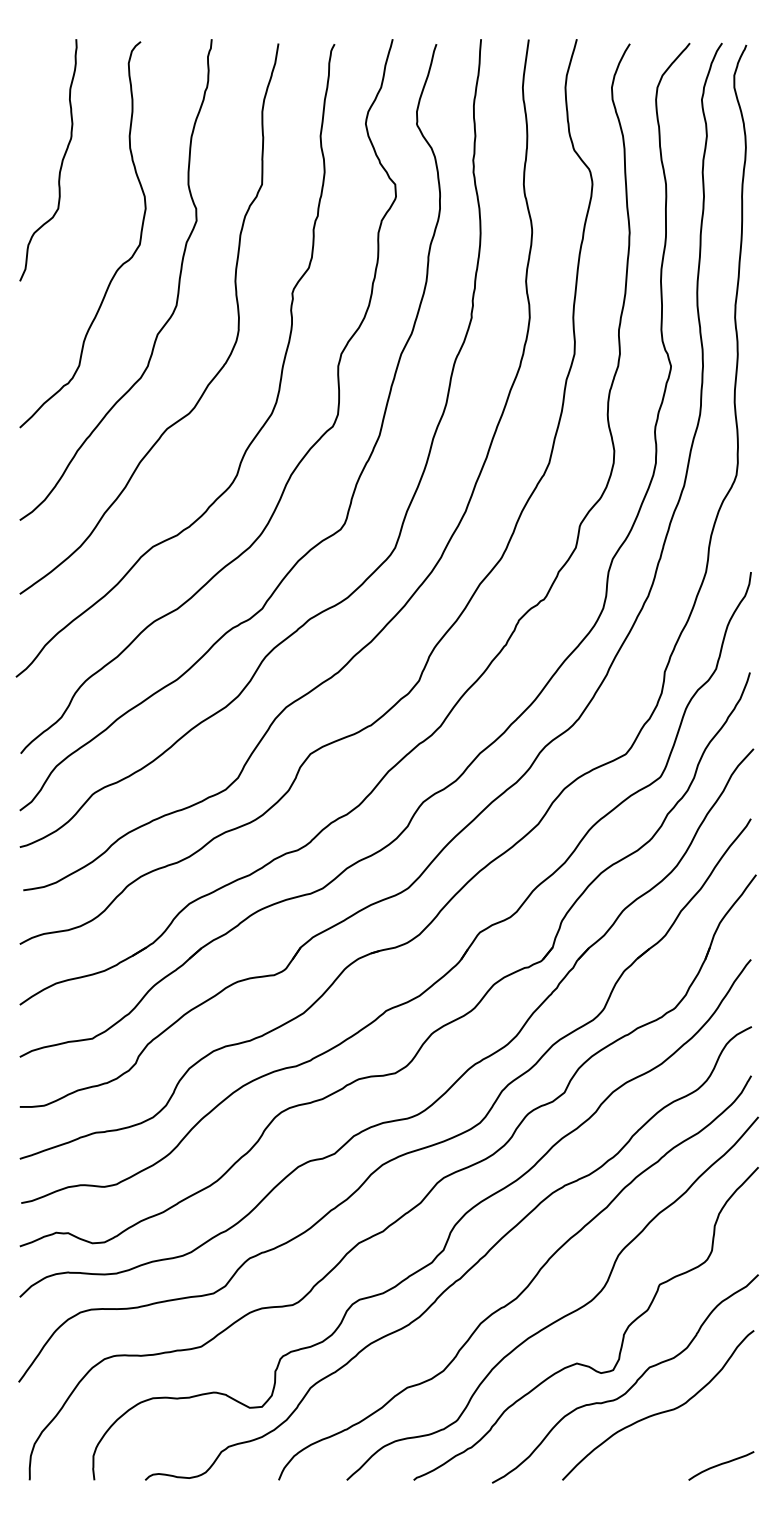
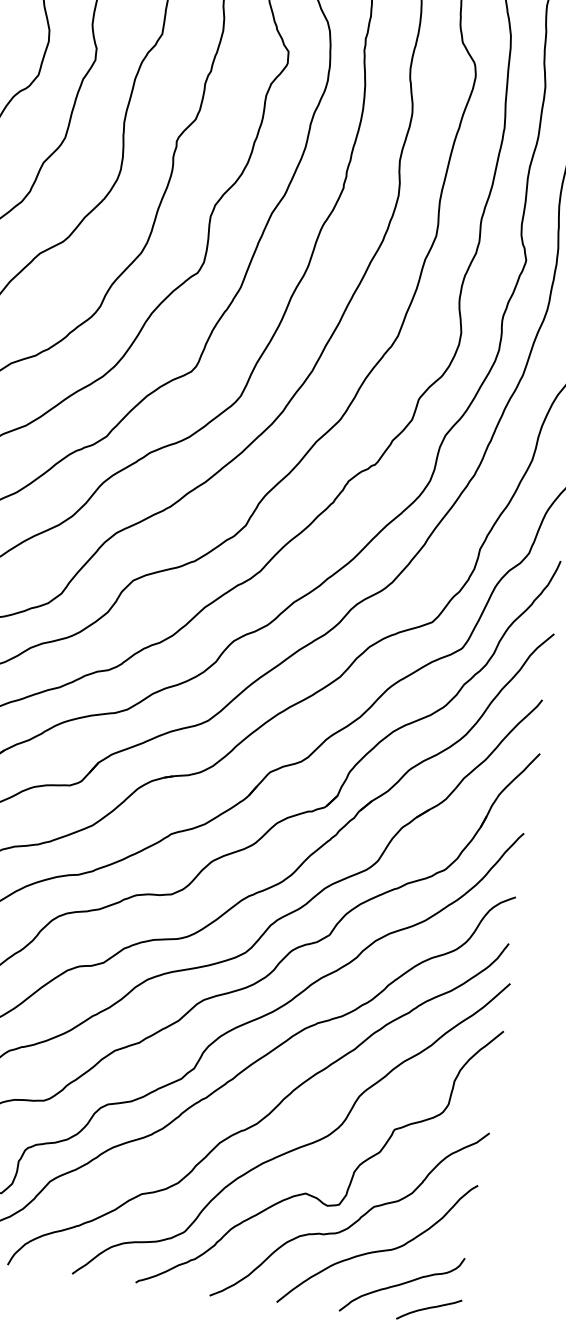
curve: (689, 1443) -> (401, 1284), added

